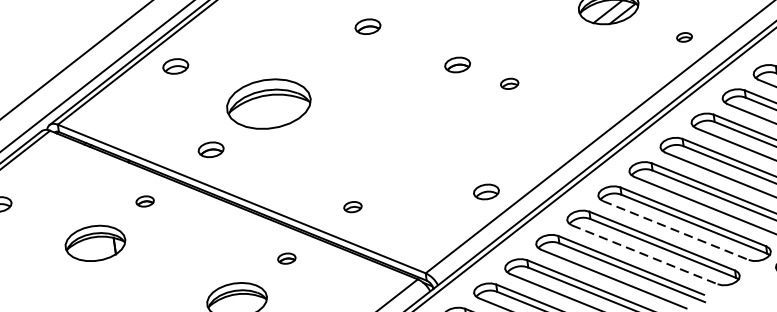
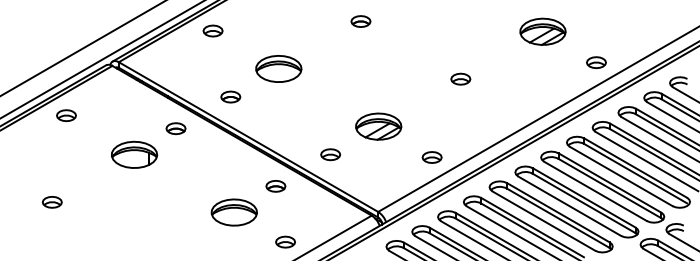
part: (684, 37) -> (596, 62), size x1.67
part: (457, 64) -> (423, 59), removed
part: (509, 83) -> (460, 78), size x1.43
part: (268, 103) -> (278, 68), size x0.71
part: (410, 161) -> (378, 126), added
part: (144, 201) -> (175, 128), size x1.43
part: (352, 206) -> (330, 154), size x1.43
line: (676, 230) -> (570, 206), dashed -> solid
line: (645, 255) -> (544, 221), dashed -> solid
part: (286, 258) -> (275, 186), size x1.43

